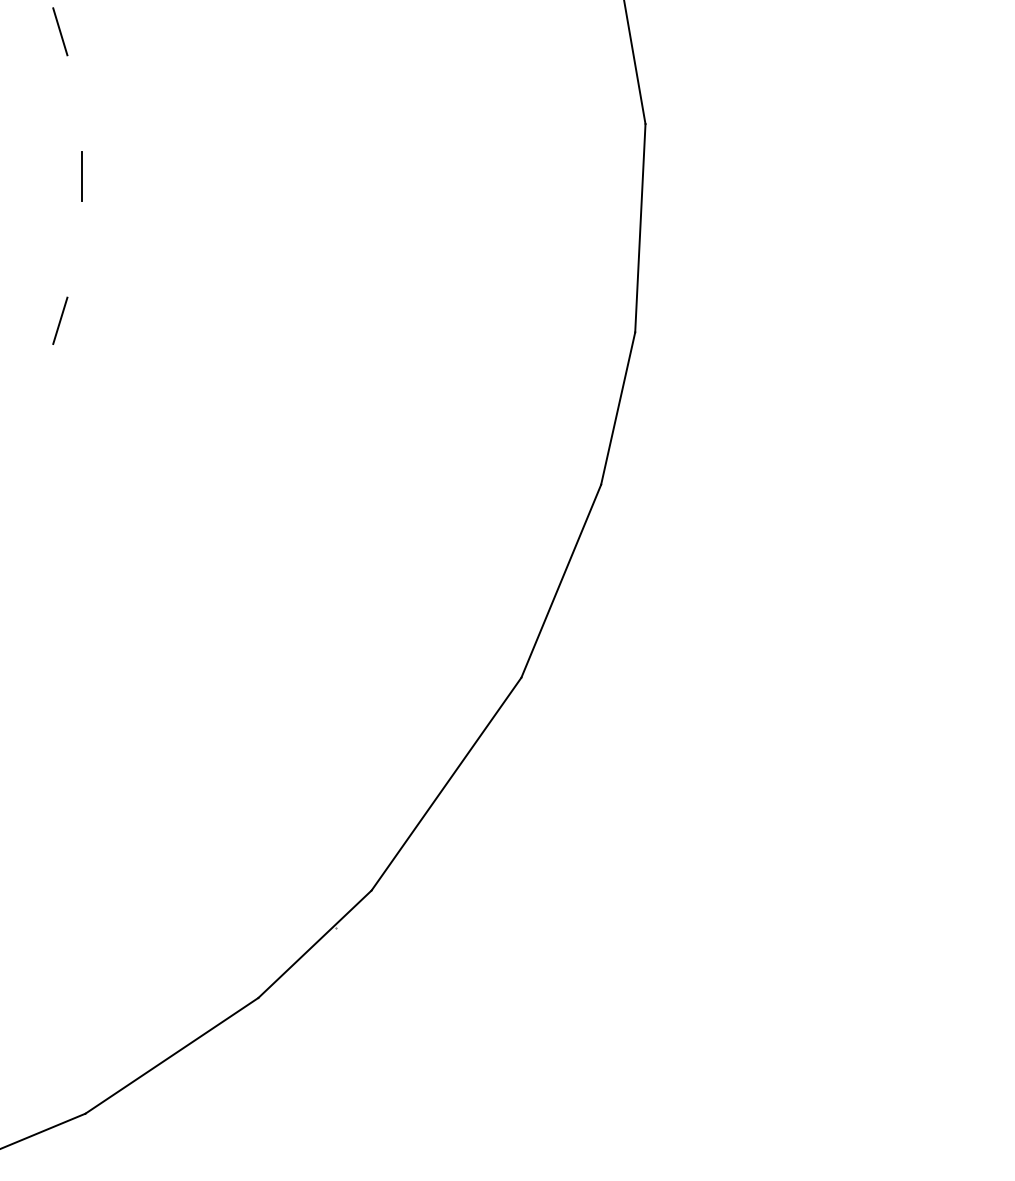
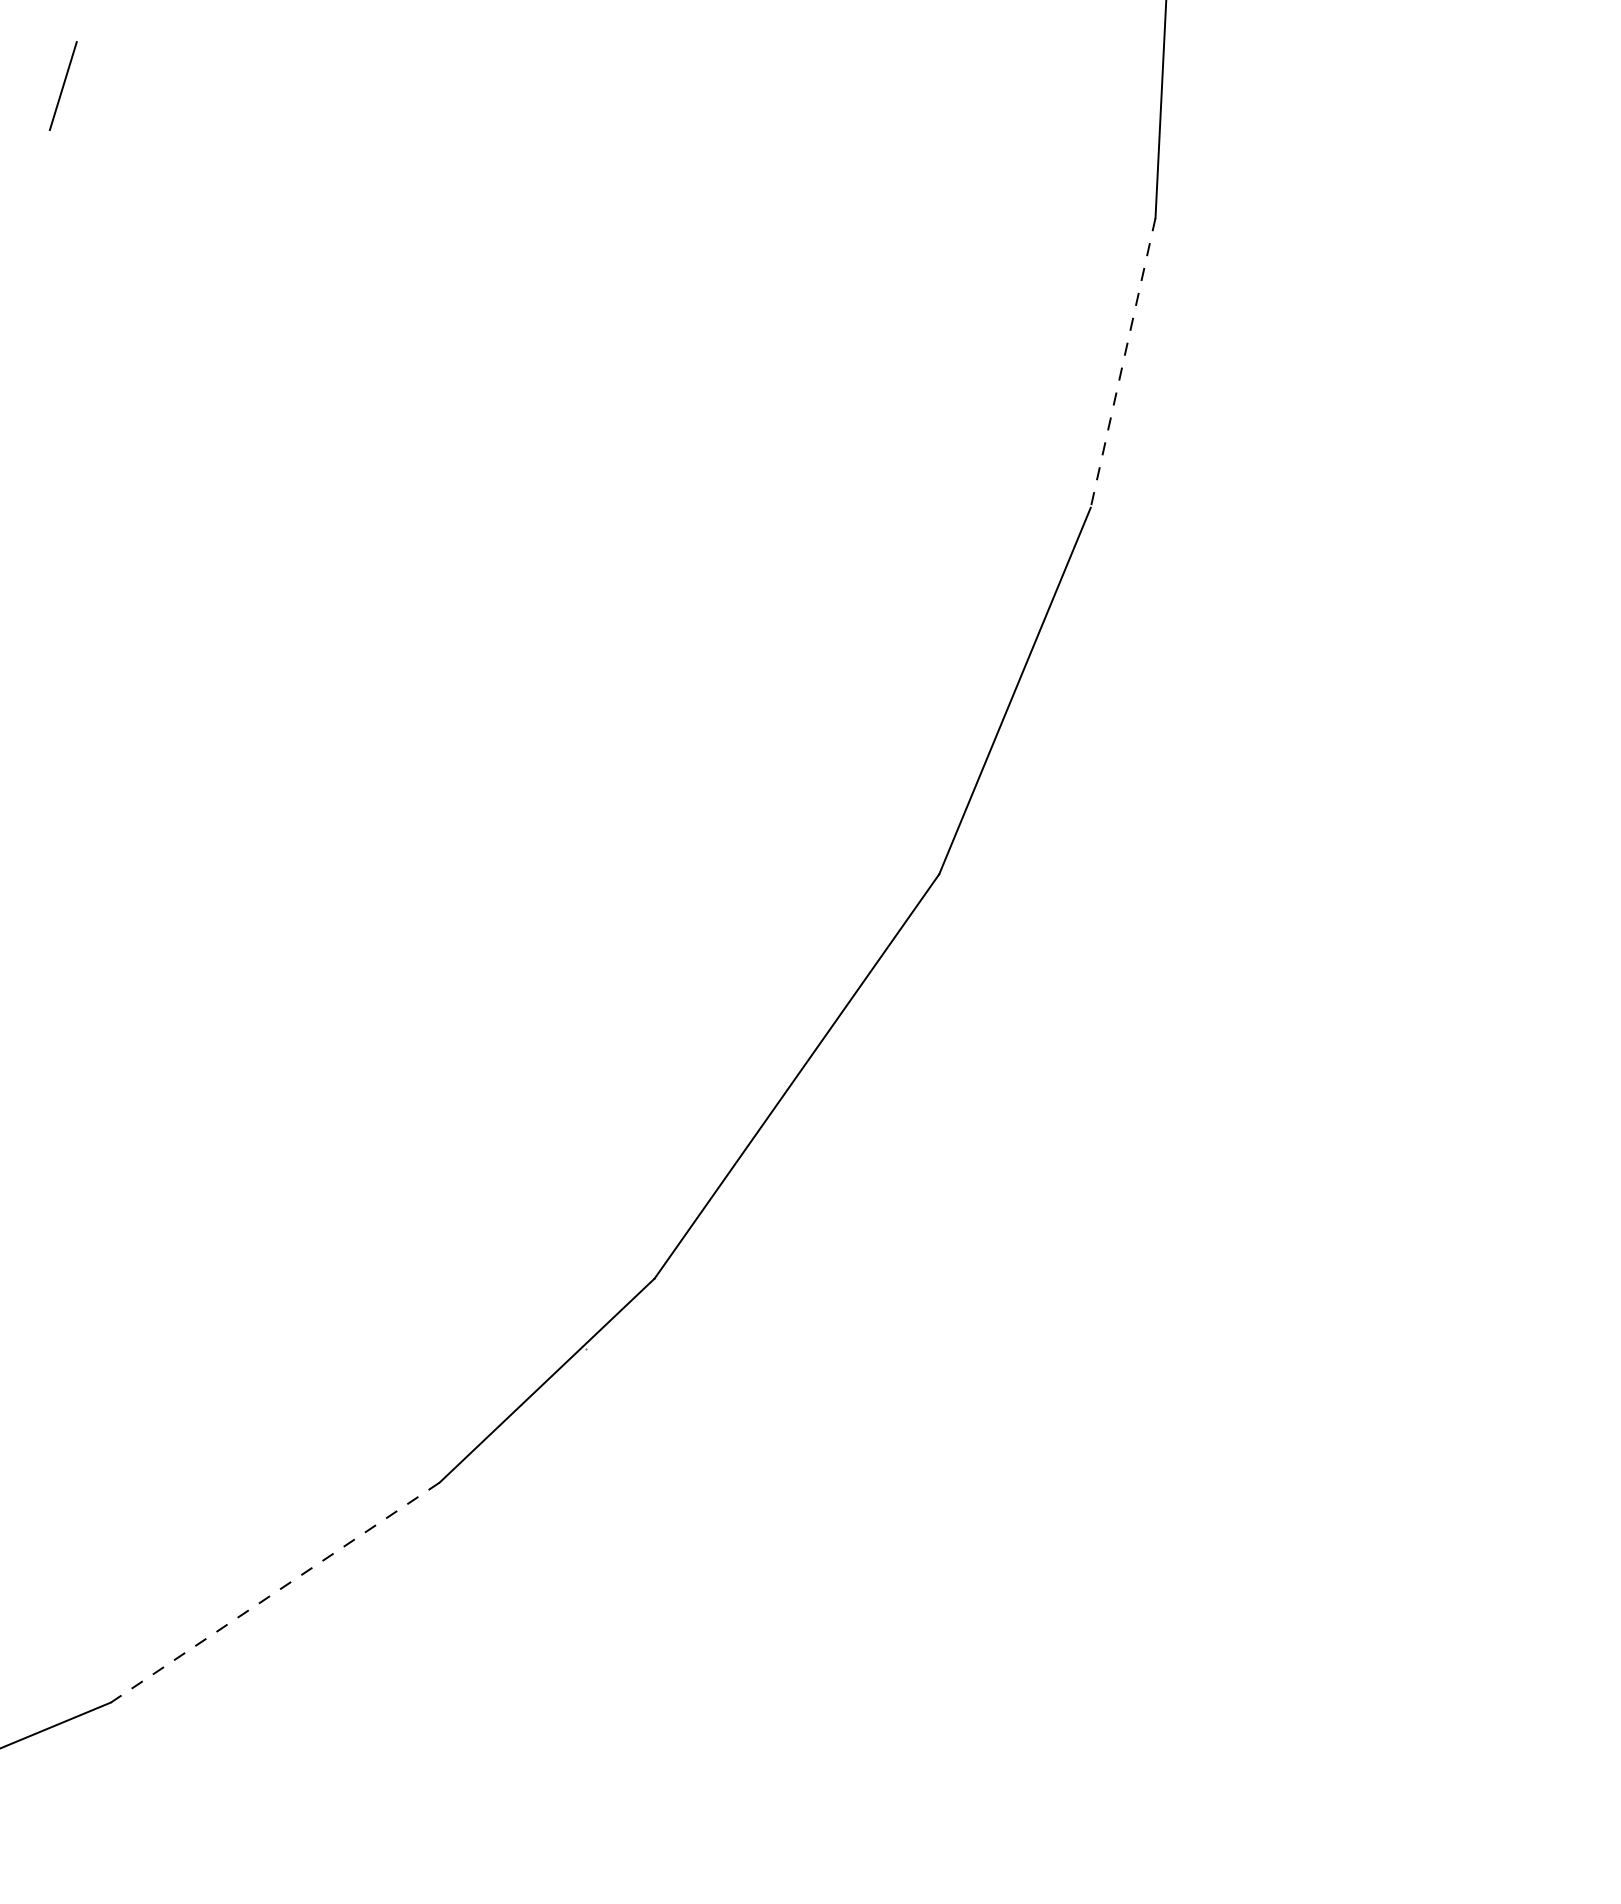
line: (60, 320) -> (63, 85), moved
line: (618, 409) -> (1123, 364), solid -> dashed
line: (171, 1056) -> (274, 1593), solid -> dashed

